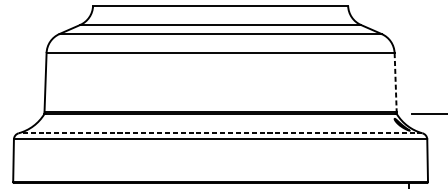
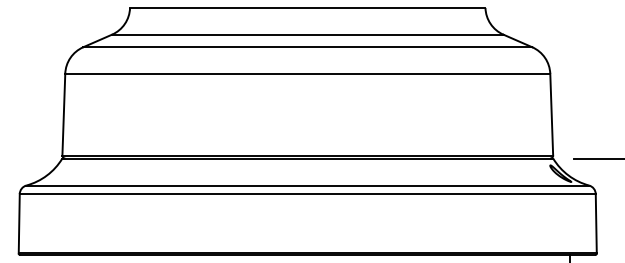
line: (395, 82) -> (551, 114), dashed -> solid
line: (220, 133) -> (307, 185), dashed -> solid

